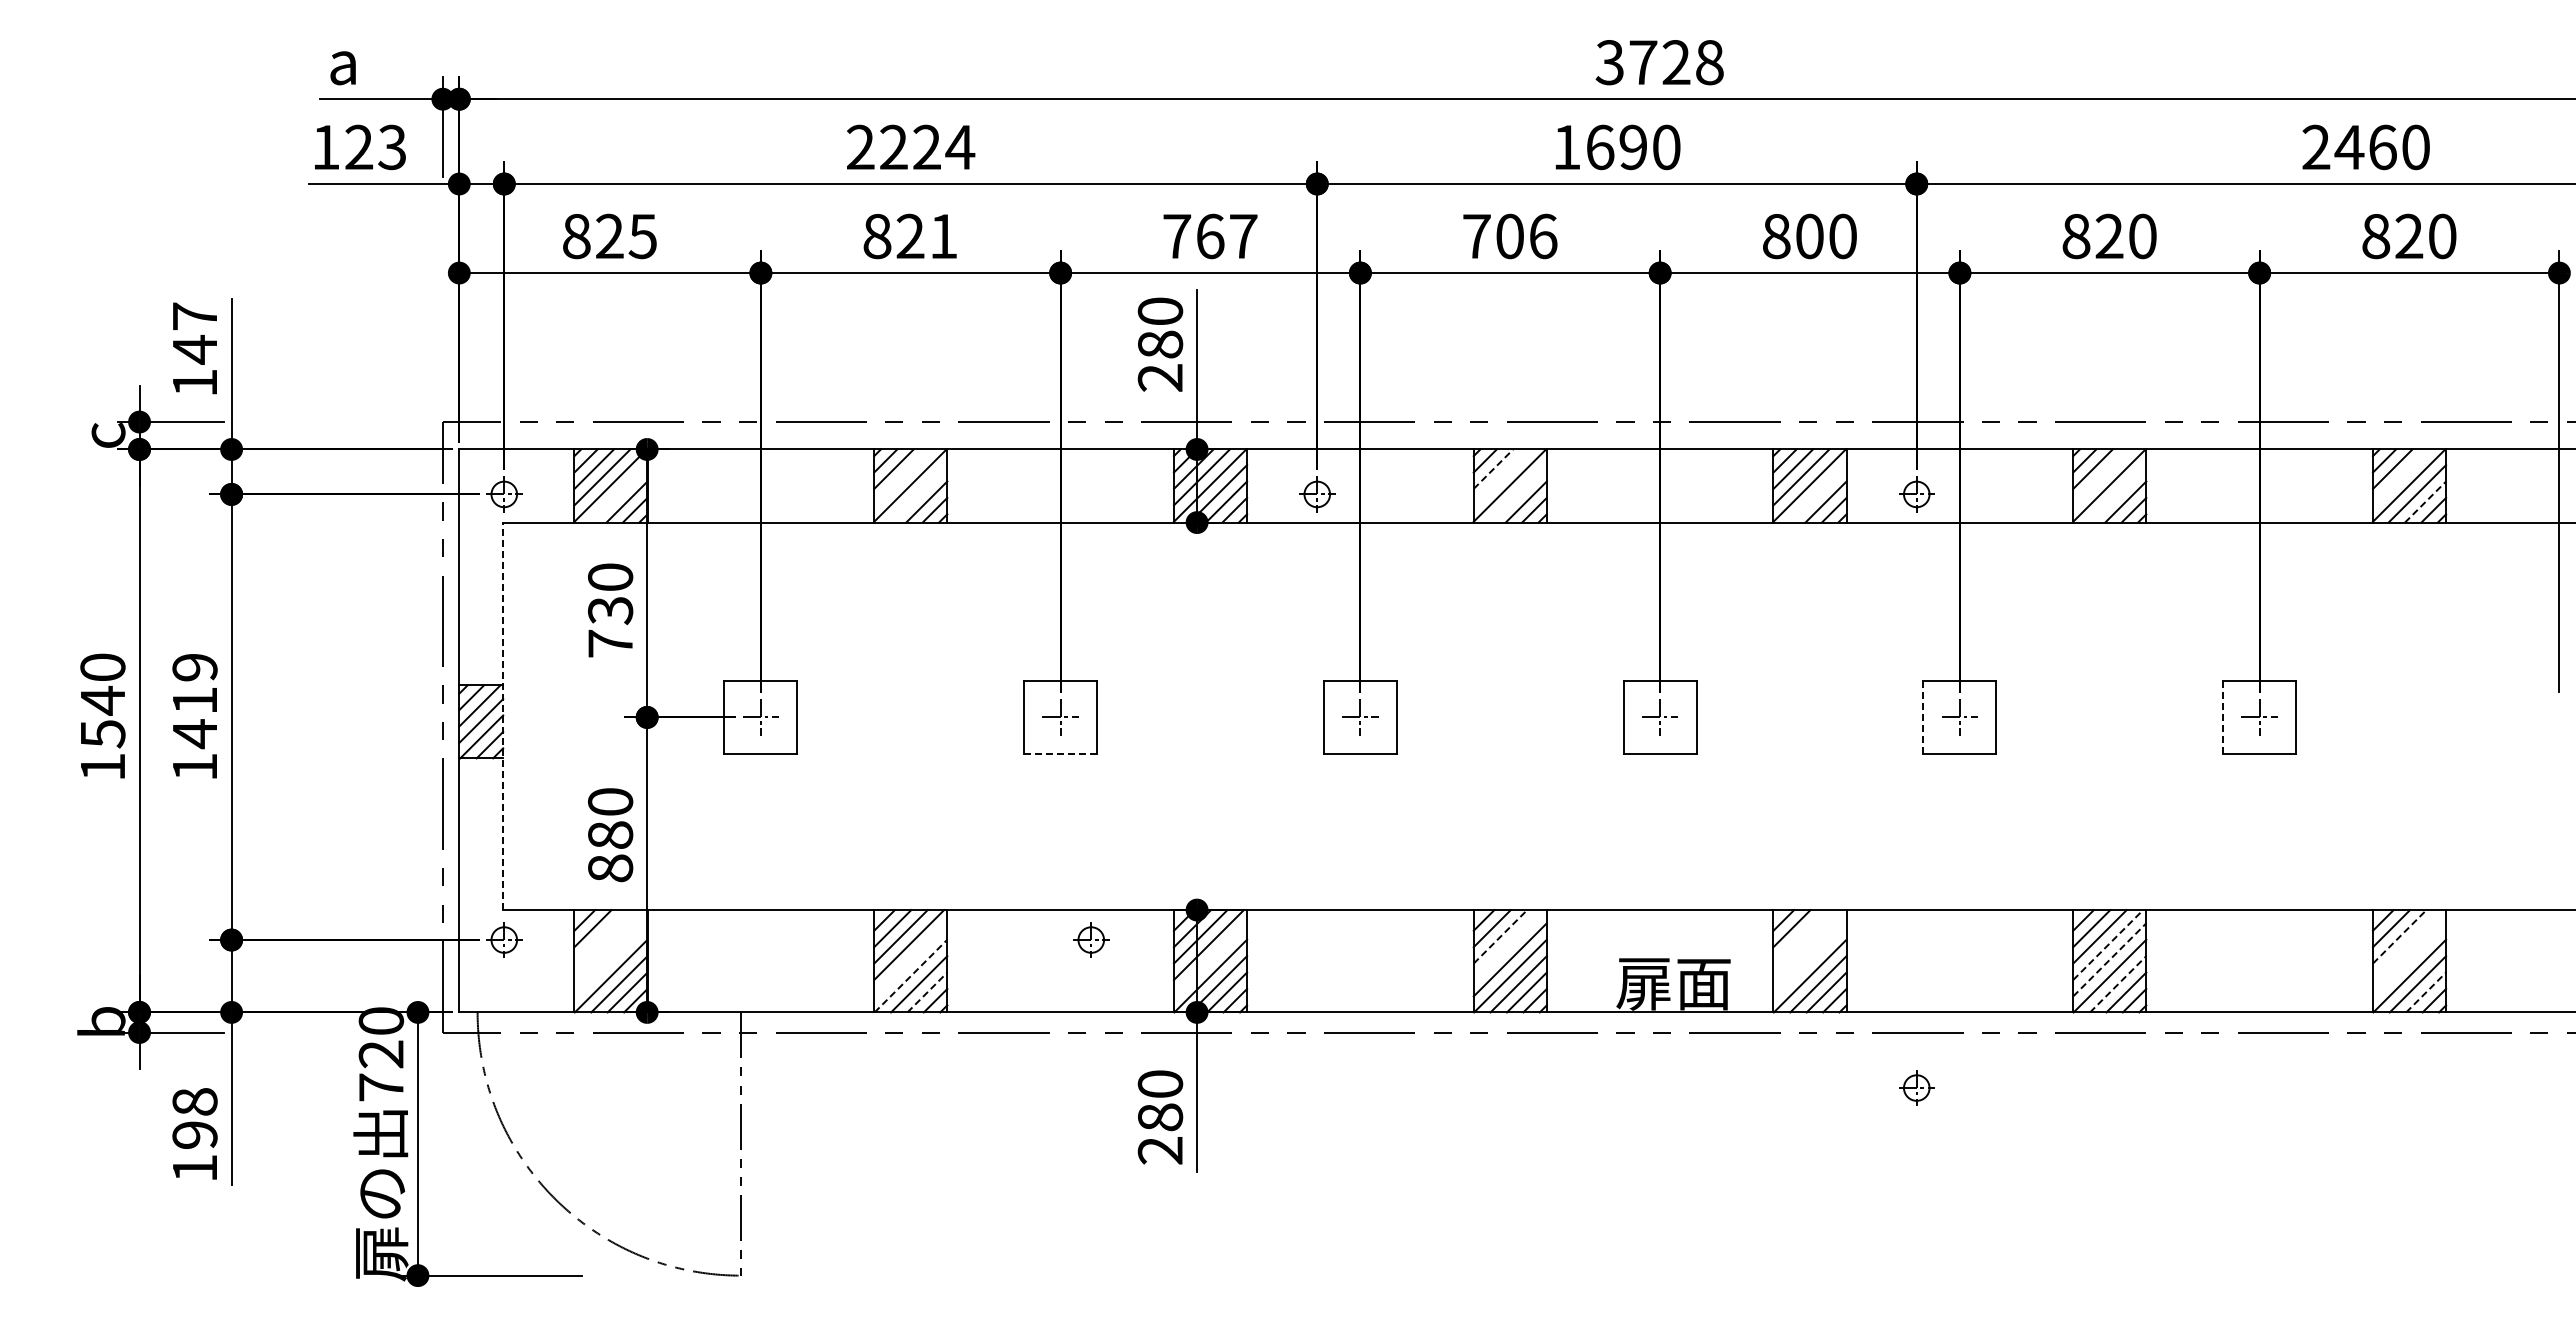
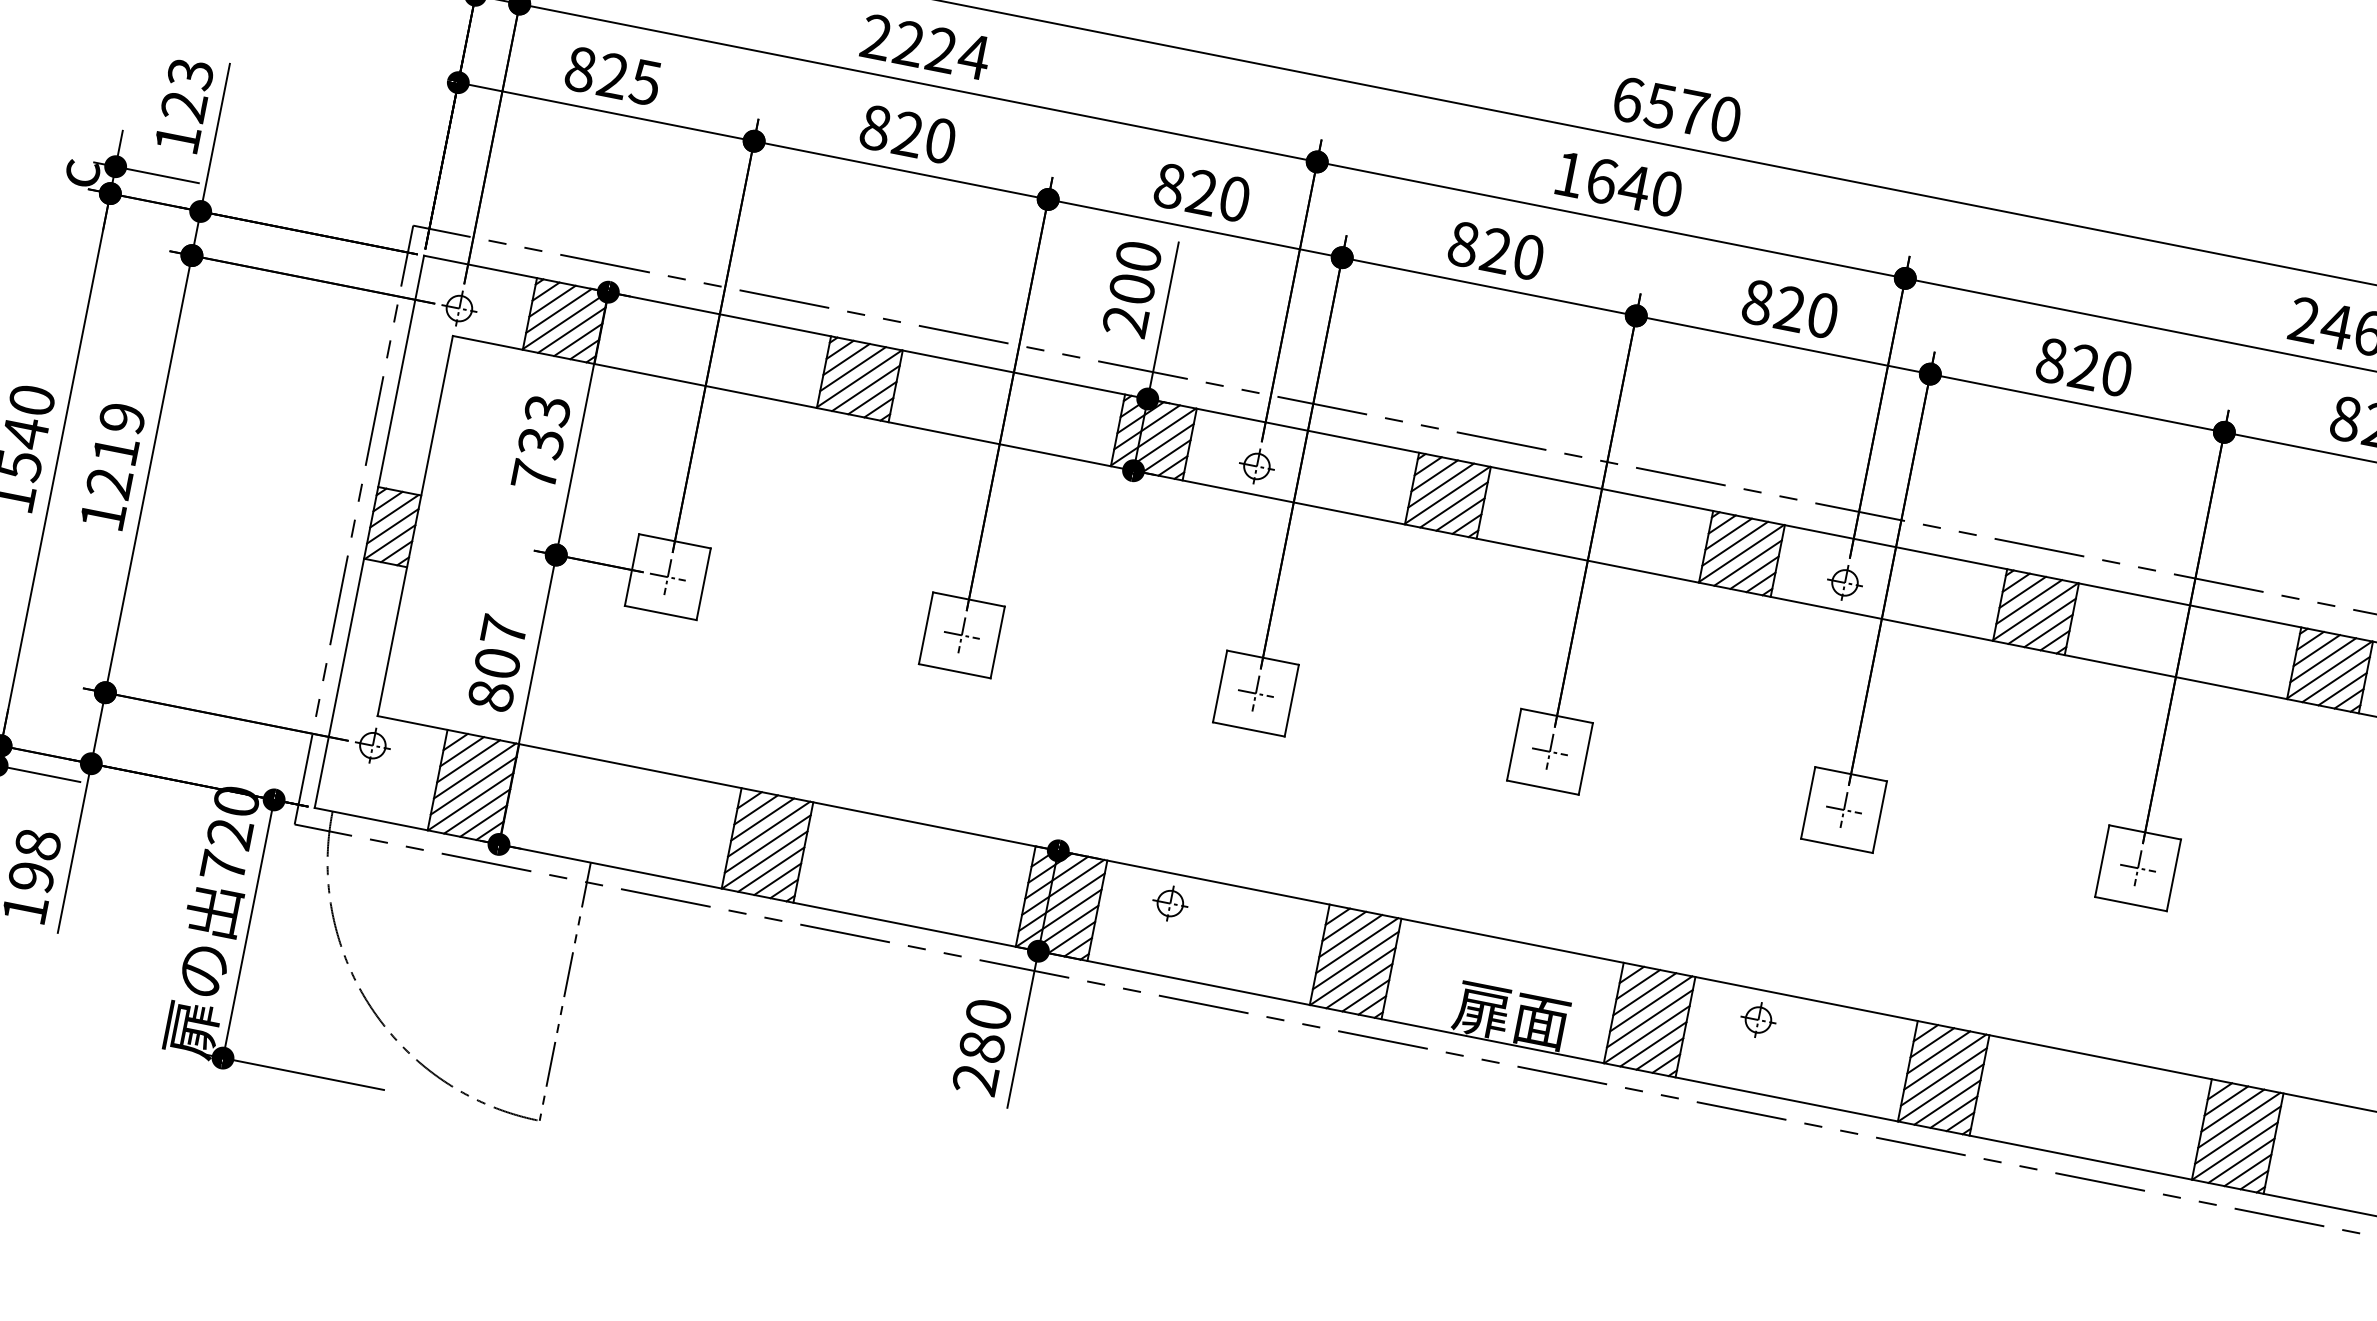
text: (1659, 62) -> (1676, 109), 3728 -> 6570
text: (1633, 147) -> (1634, 187), 1690 -> 1640
text: (943, 236) -> (940, 140), 821 -> 820
text: (1210, 236) -> (1202, 192), 767 -> 820
text: (1510, 236) -> (1496, 250), 706 -> 820
text: (1809, 236) -> (1789, 309), 800 -> 820
text: (194, 333) -> (186, 90), 147 -> 123
text: (1159, 344) -> (1131, 288), 280 -> 200
line: (1493, 469) -> (1434, 476), dashed -> solid
line: (902, 477) -> (853, 369), added
line: (1501, 477) -> (1440, 485), added
line: (2101, 477) -> (2029, 602), added
line: (2400, 477) -> (2322, 660), added
line: (618, 493) -> (571, 329), added
line: (918, 493) -> (865, 388), added
line: (1517, 493) -> (1453, 504), added
line: (1817, 493) -> (1747, 562), added
line: (2117, 493) -> (2042, 620), added
line: (2425, 501) -> (2342, 688), dashed -> solid
text: (610, 577) -> (547, 410), 730 -> 733
line: (503, 716) -> (415, 526), dashed -> solid
line: (1923, 717) -> (1808, 803), dashed -> solid
line: (2223, 717) -> (2102, 861), dashed -> solid
text: (194, 734) -> (108, 483), 1419 -> 1219
line: (1060, 753) -> (954, 670), dashed -> solid
text: (610, 818) -> (500, 647), 880 -> 807
line: (600, 936) -> (467, 760), added
line: (1500, 936) -> (1350, 935), dashed -> solid
line: (1800, 936) -> (1645, 993), added
line: (2399, 936) -> (2232, 1110), dashed -> solid
part: (1091, 939) -> (1170, 903), moved
line: (2108, 944) -> (1945, 1061), dashed -> solid
line: (609, 945) -> (475, 771), added
line: (1508, 945) -> (1356, 946), added
line: (1808, 945) -> (1651, 1004), added
line: (2407, 945) -> (2238, 1120), added
line: (610, 959) -> (473, 785), added
line: (910, 959) -> (767, 843), added
line: (1210, 959) -> (1061, 901), added
line: (1809, 959) -> (1649, 1018), added
line: (2109, 959) -> (1943, 1076), dashed -> solid
line: (2409, 959) -> (2238, 1134), added
line: (911, 975) -> (765, 859), dashed -> solid
line: (2118, 984) -> (1947, 1102), dashed -> solid
line: (927, 992) -> (777, 879), dashed -> solid
line: (2426, 992) -> (2248, 1170), dashed -> solid
part: (1916, 1087) -> (1758, 1019), moved

